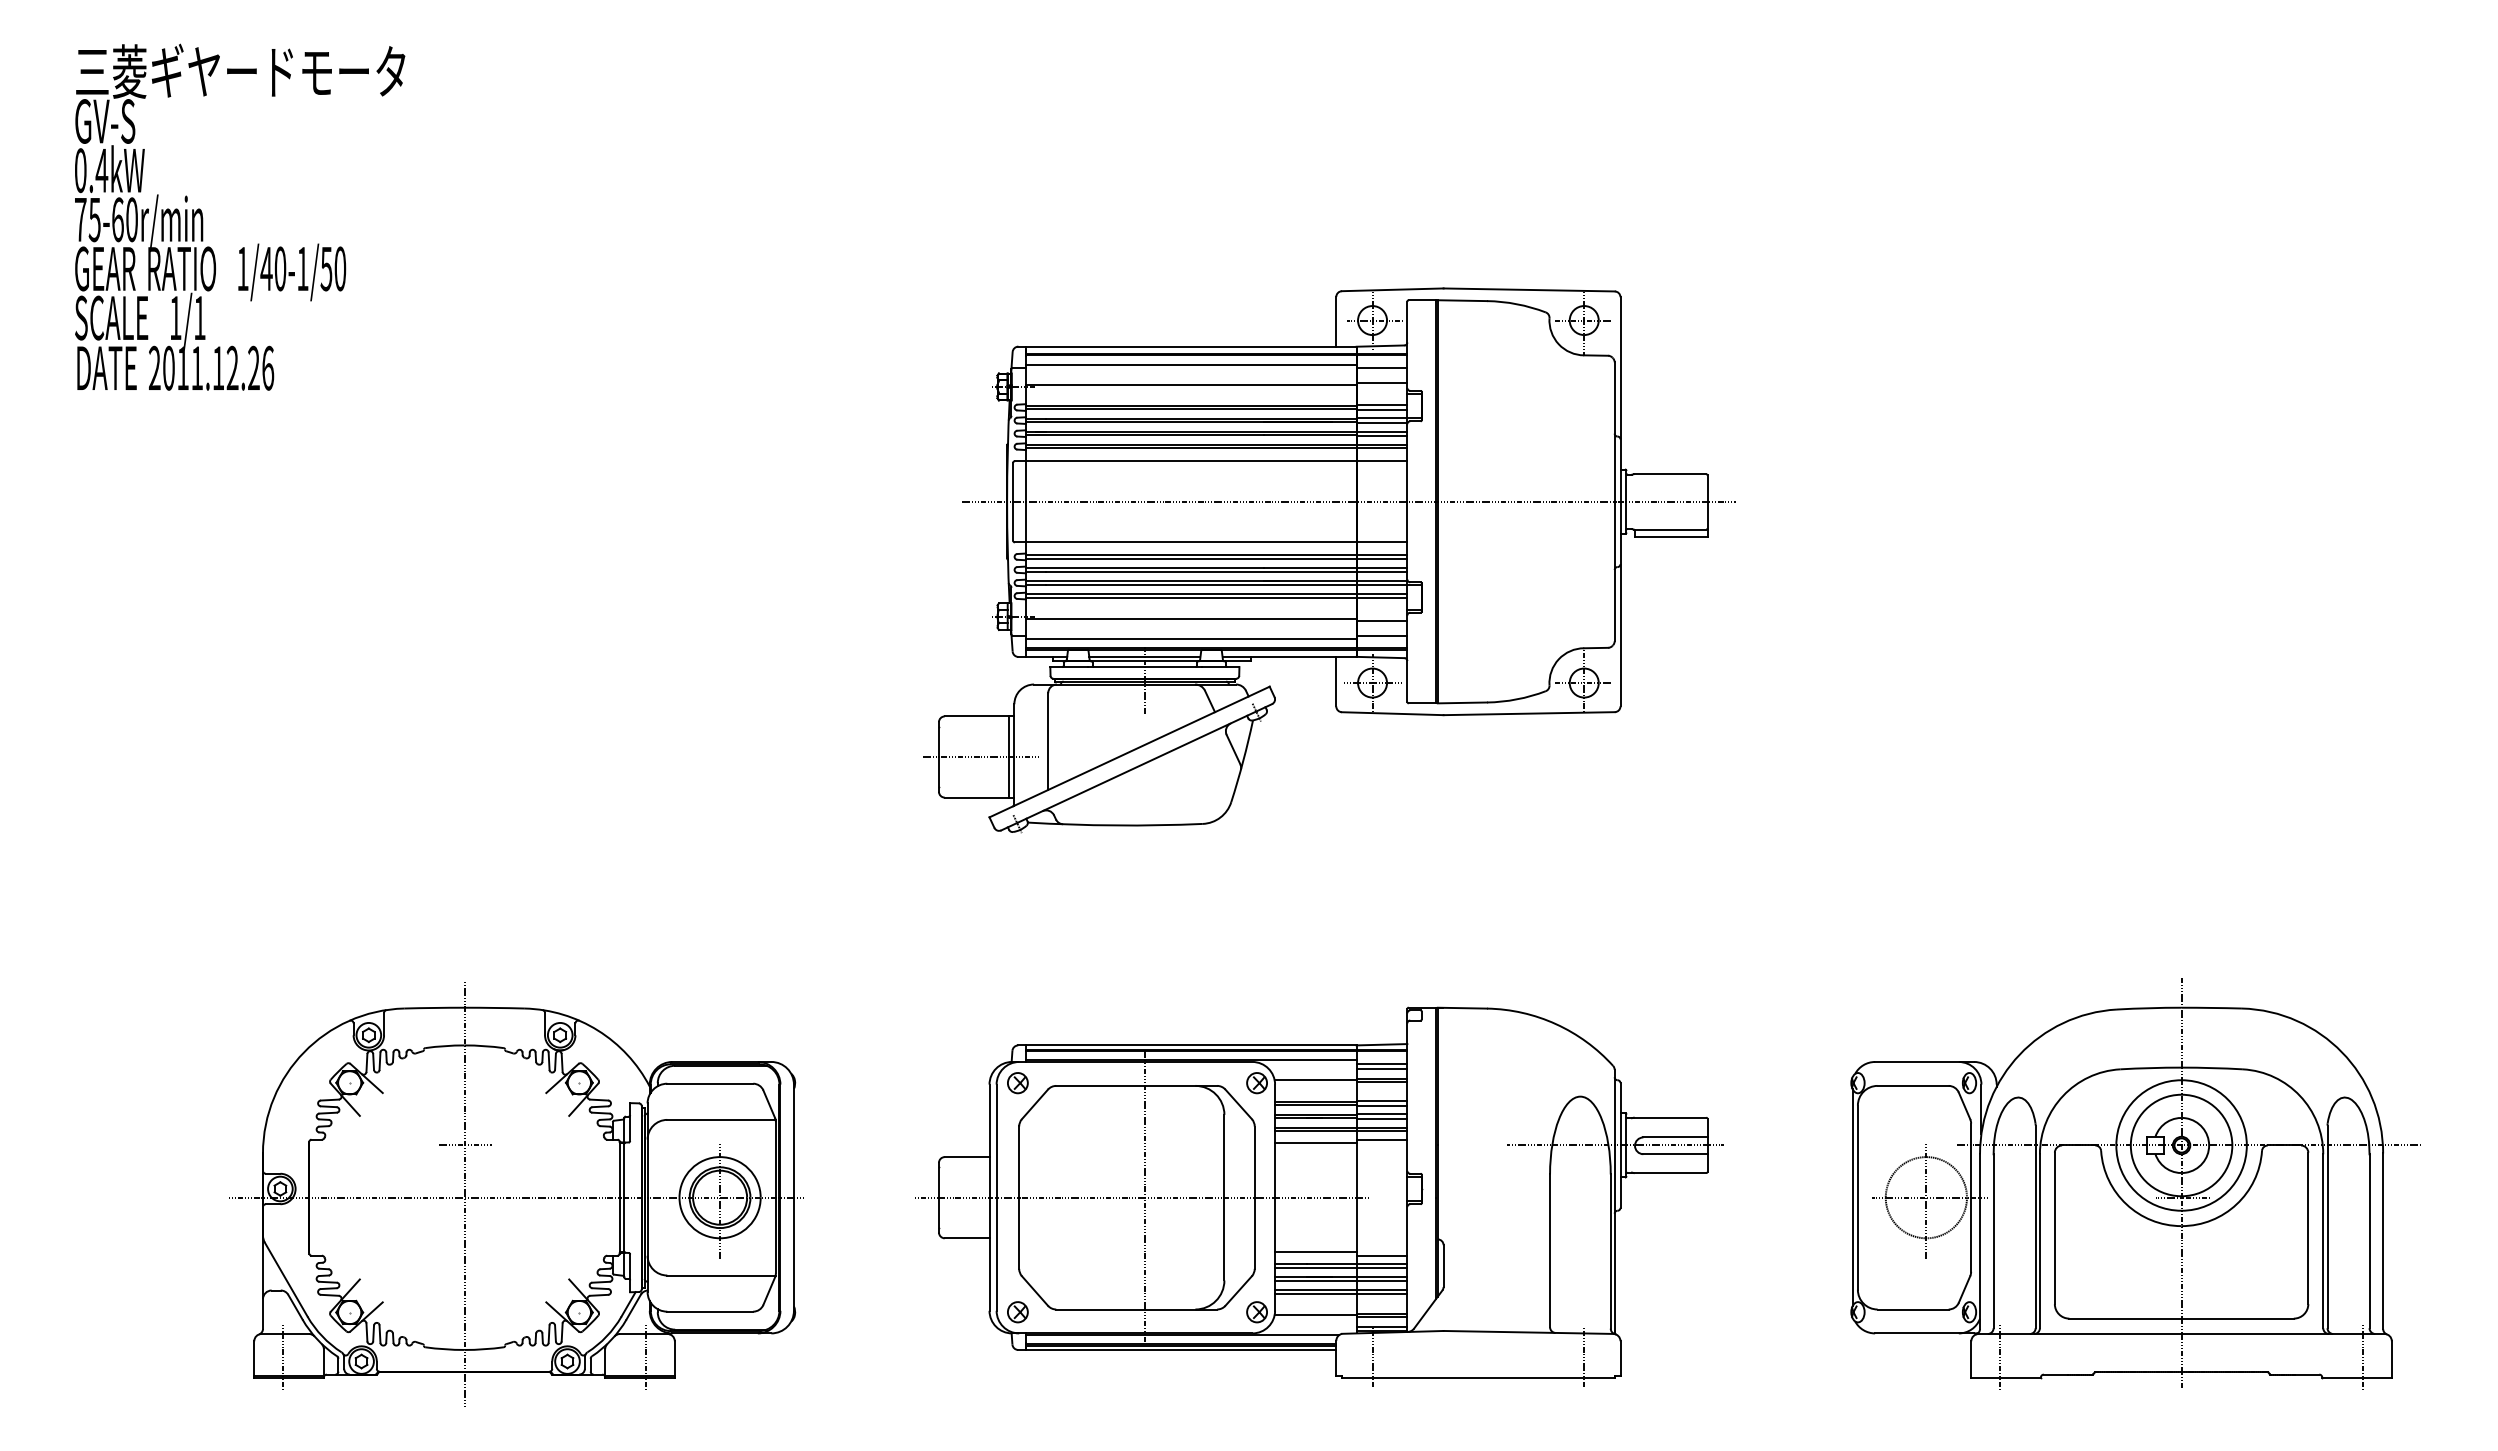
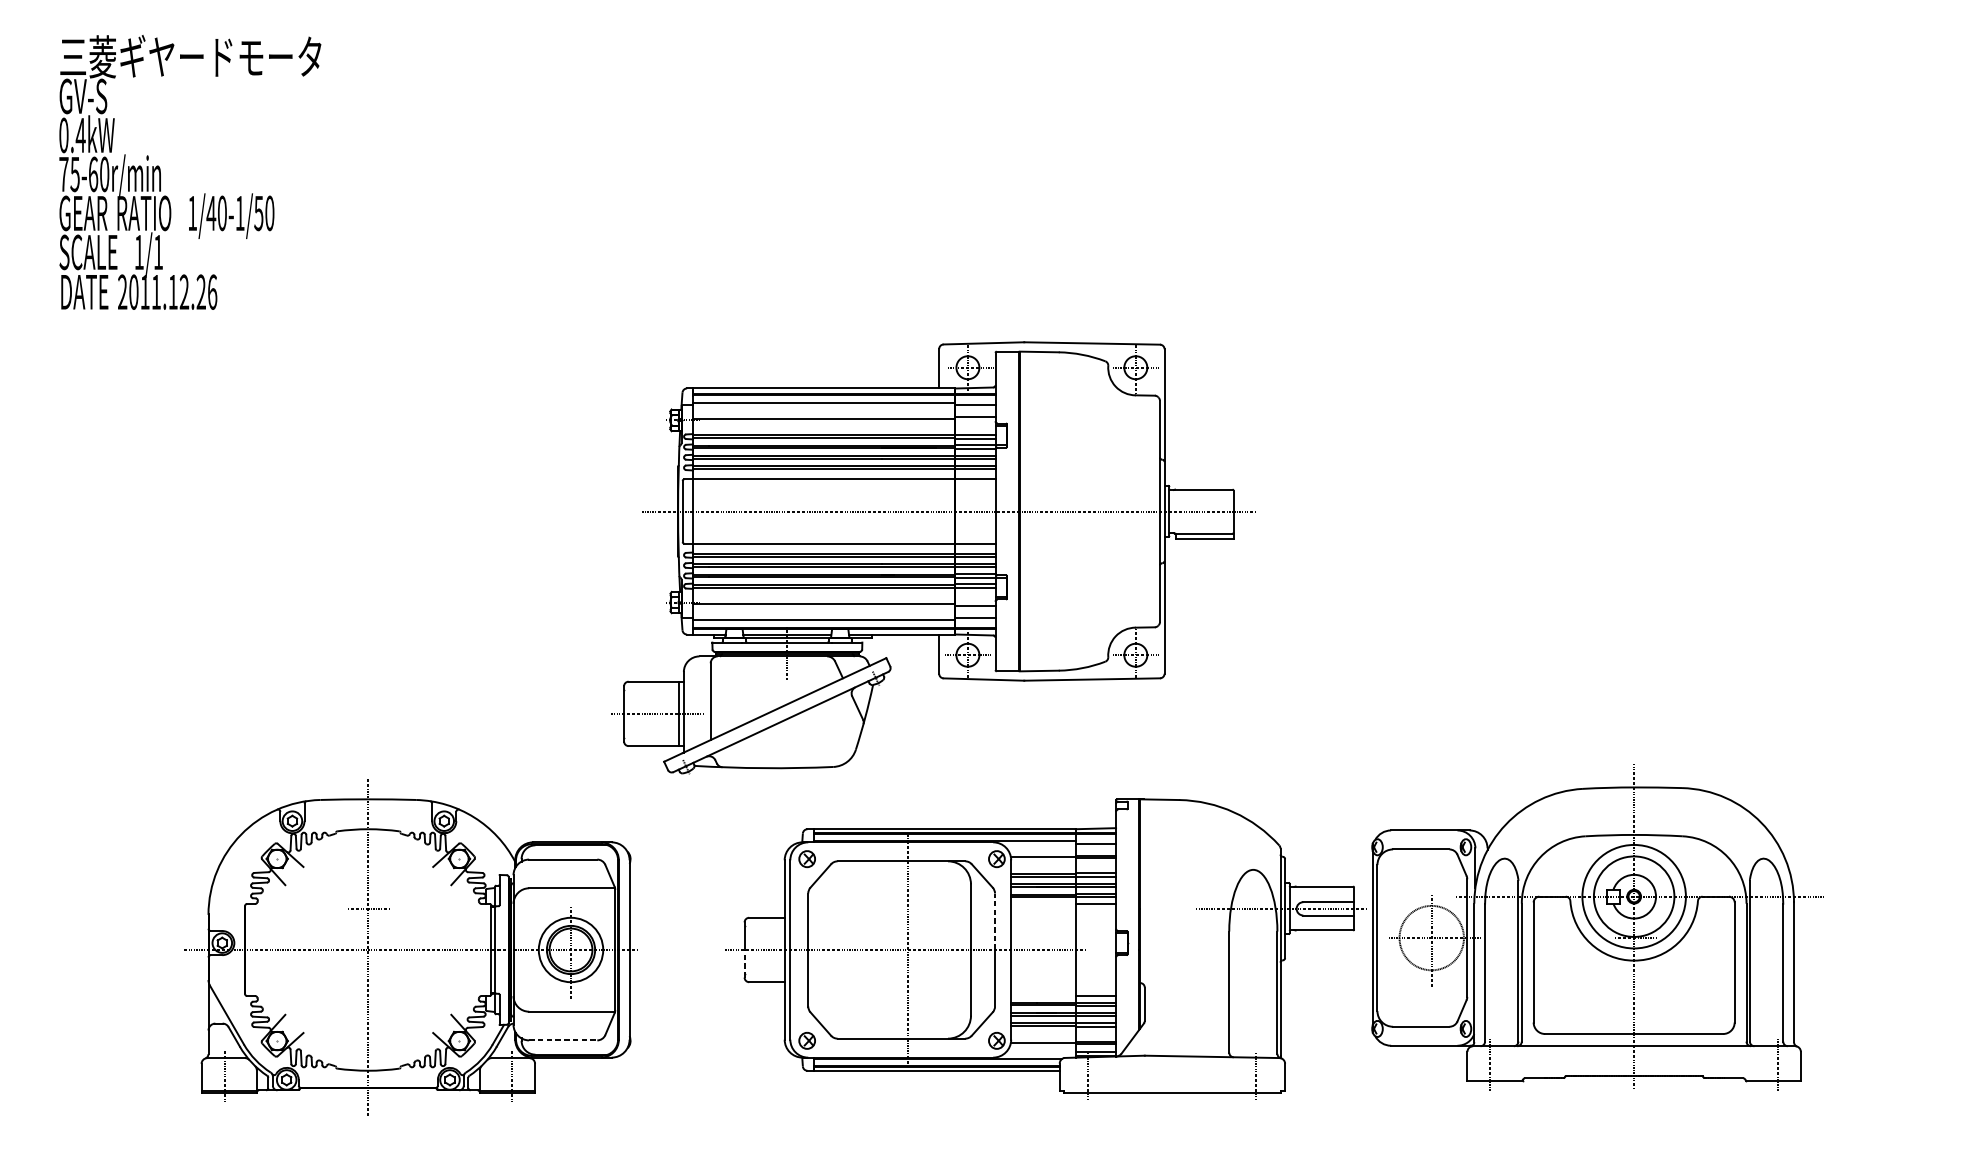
part: (1329, 560) -> (933, 558), moved
line: (1381, 1068) -> (1095, 847), removed
line: (1315, 1143) -> (1043, 907), removed
line: (1254, 1162) -> (994, 922), solid -> dashed
part: (2135, 1183) -> (1597, 926), moved
line: (938, 1214) -> (744, 963), solid -> dashed
line: (1315, 1252) -> (1043, 993), removed
line: (710, 1311) -> (563, 1040), solid -> dashed

